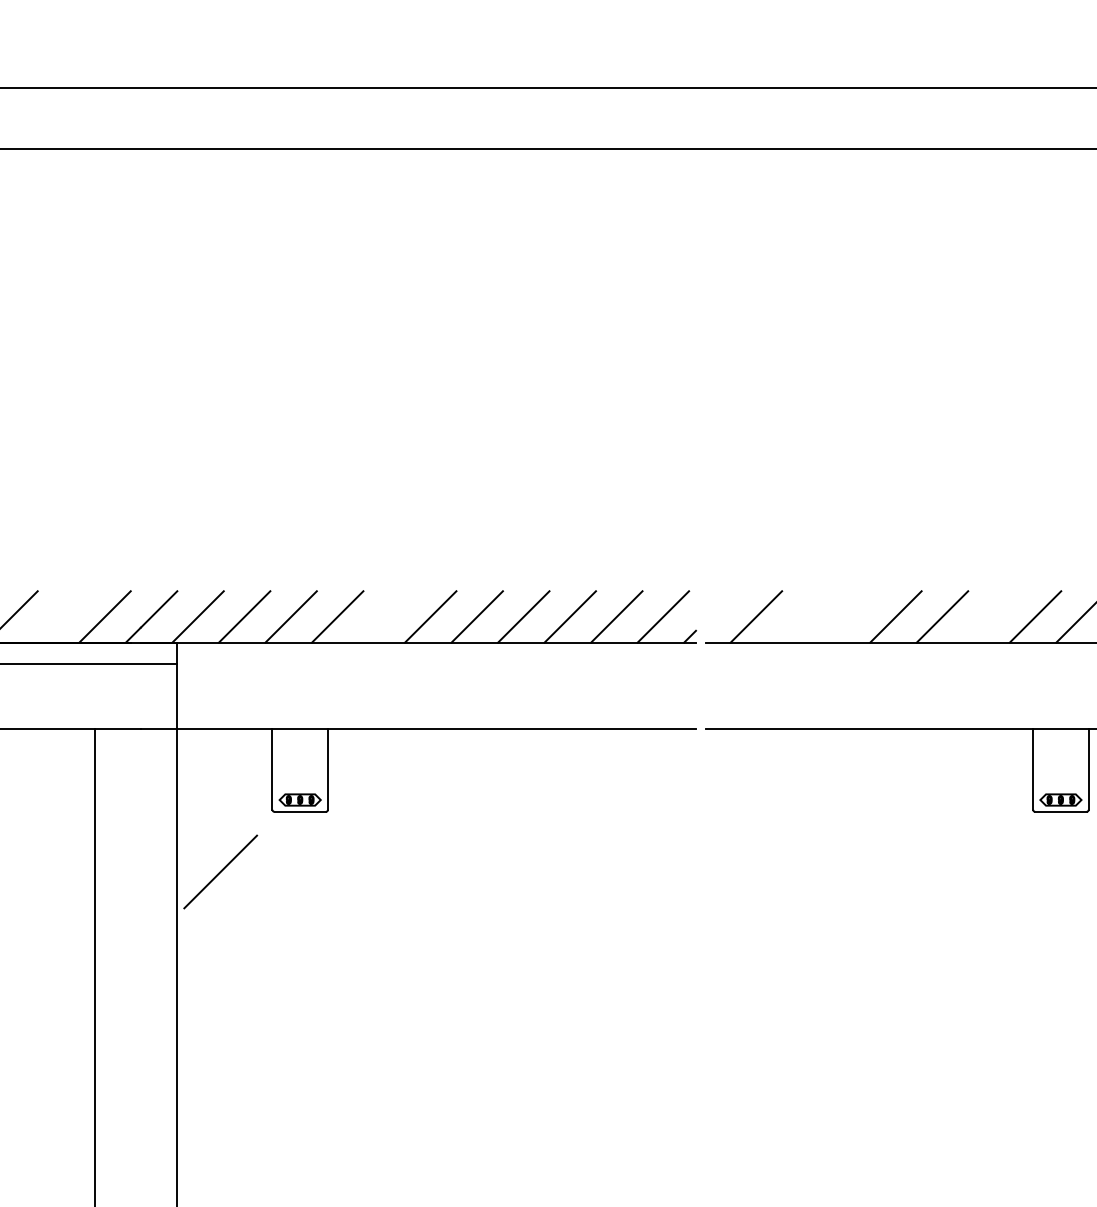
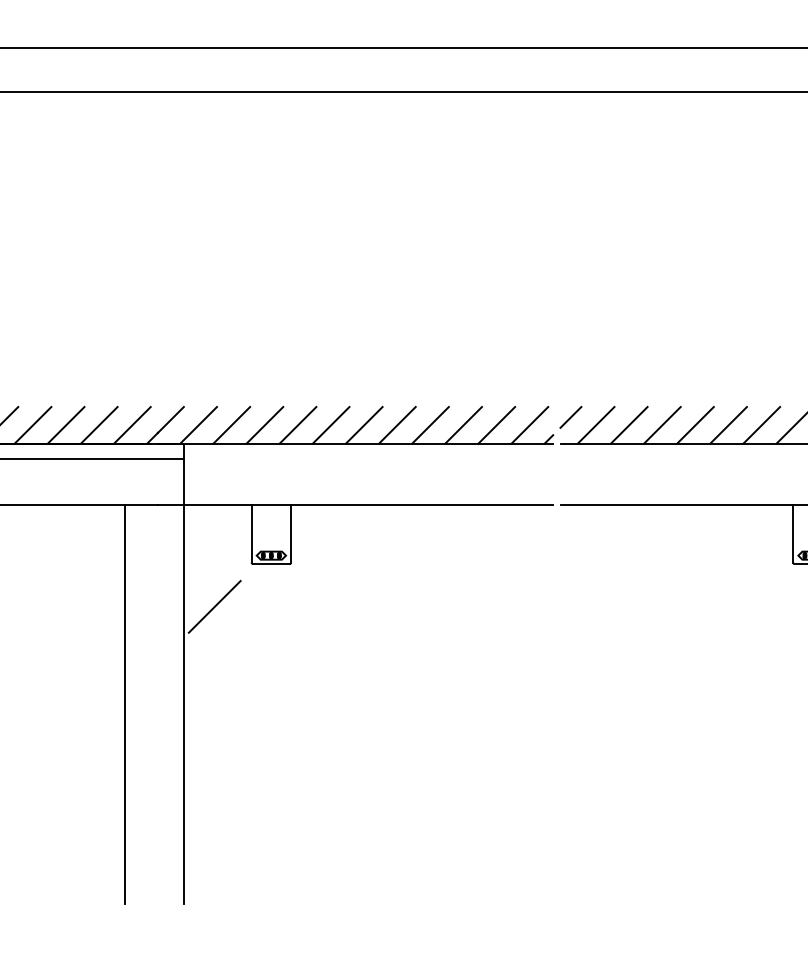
line: (720, 604) -> (570, 416), added
line: (58, 617) -> (99, 425), added
line: (383, 617) -> (330, 425), added
line: (803, 617) -> (629, 425), added
line: (849, 617) -> (662, 425), added
line: (988, 617) -> (761, 425), added

